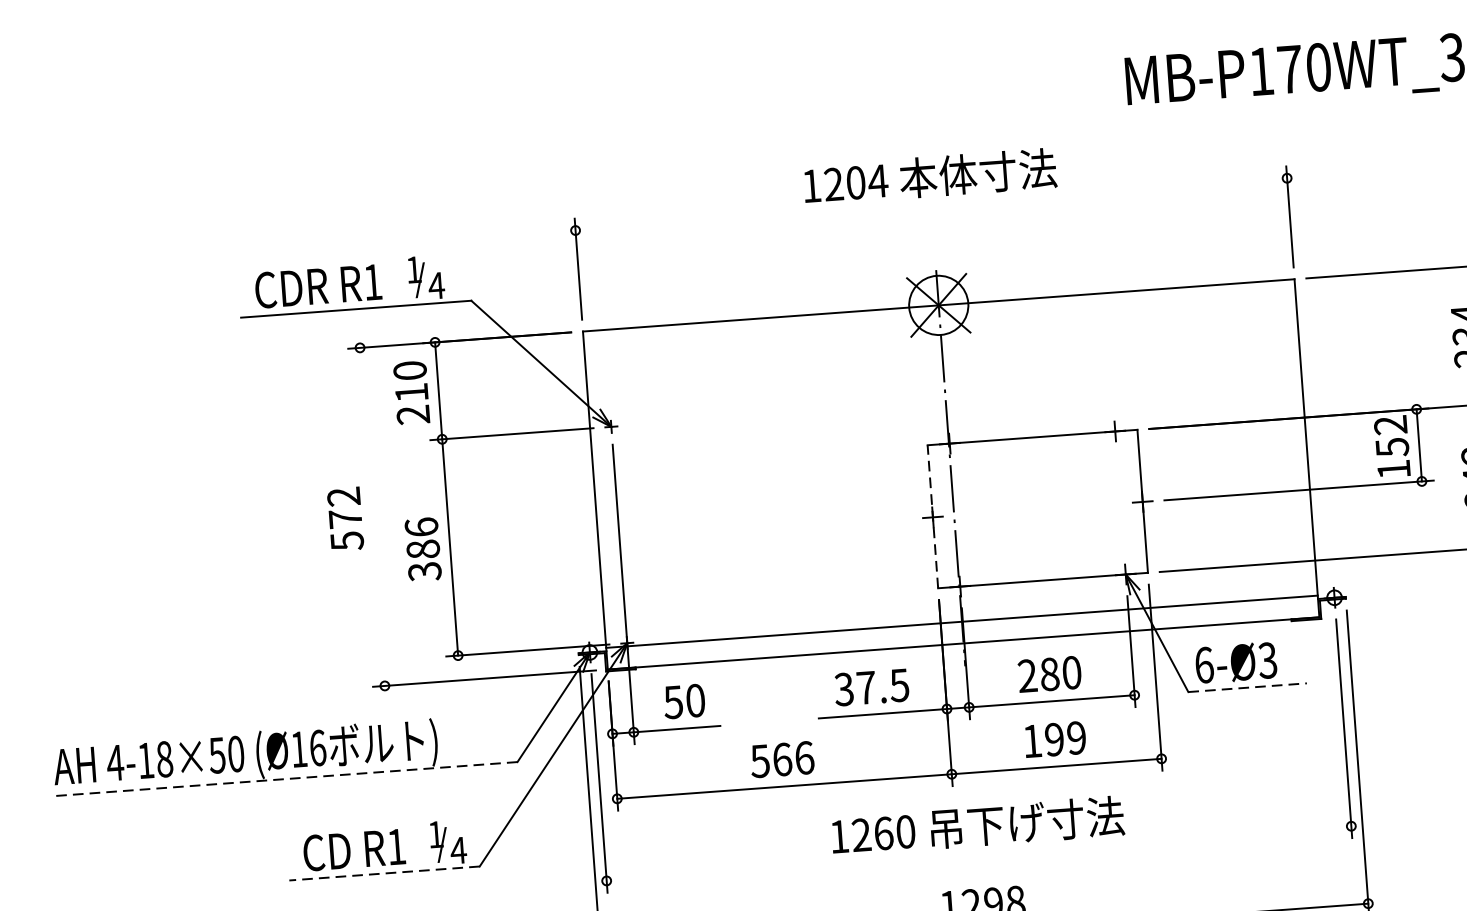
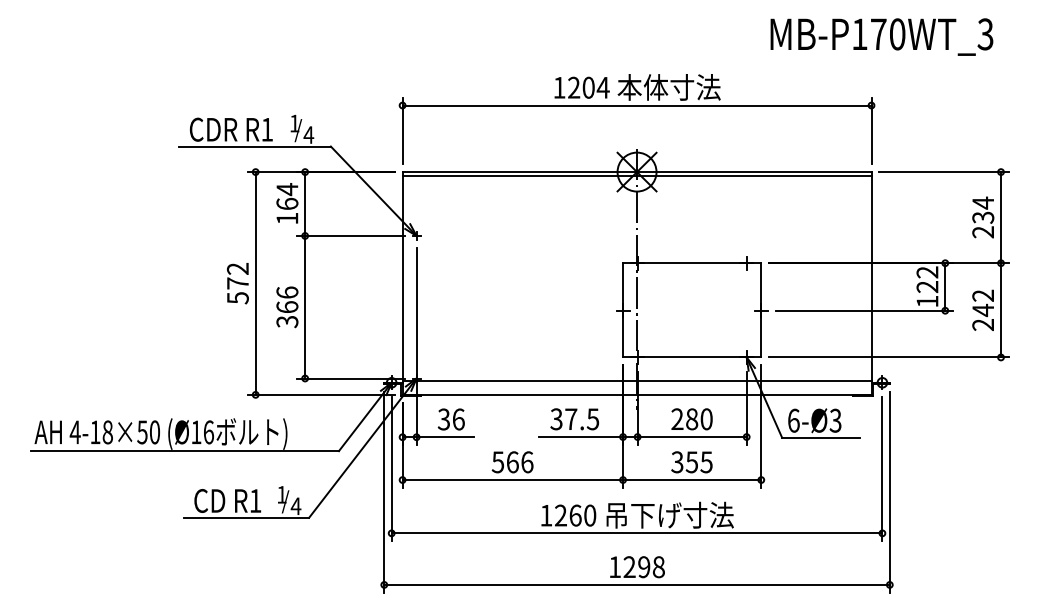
line: (930, 204) -> (636, 105), added
line: (938, 310) -> (636, 175), added
text: (411, 392) -> (287, 203), 210 -> 164
text: (1392, 448) -> (927, 287), 152 -> 122
line: (933, 515) -> (623, 309), dashed -> solid
line: (372, 516) -> (255, 283), added
text: (423, 549) -> (287, 307), 386 -> 366
line: (1248, 687) -> (821, 437), dashed -> solid
text: (684, 701) -> (451, 419), 50 -> 36
text: (1053, 740) -> (691, 462), 199 -> 355
line: (284, 779) -> (185, 451), dashed -> solid
line: (978, 853) -> (636, 533), added
line: (384, 873) -> (246, 517), dashed -> solid

